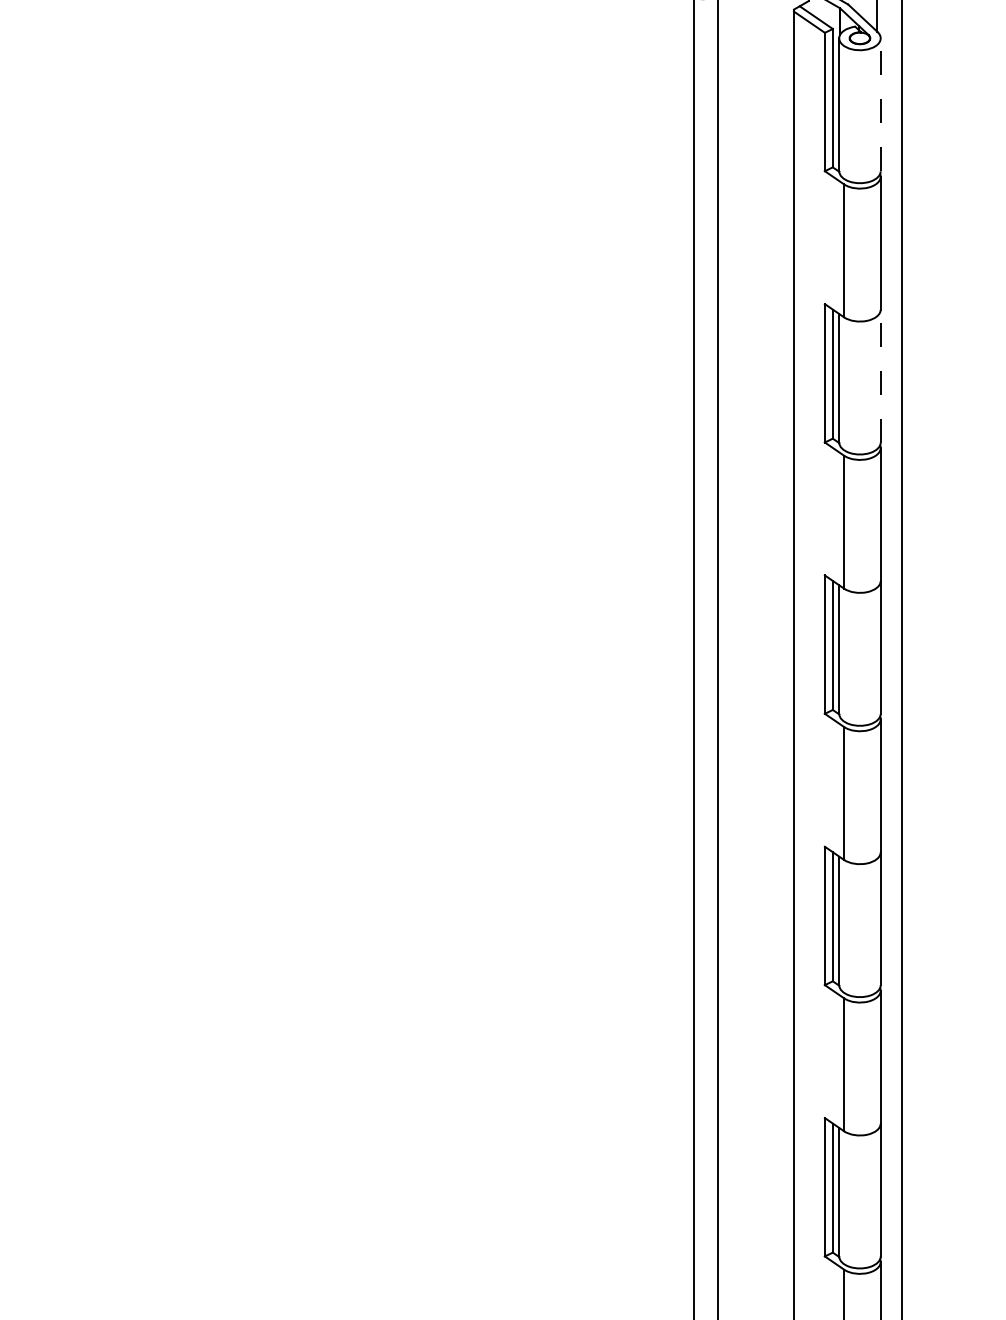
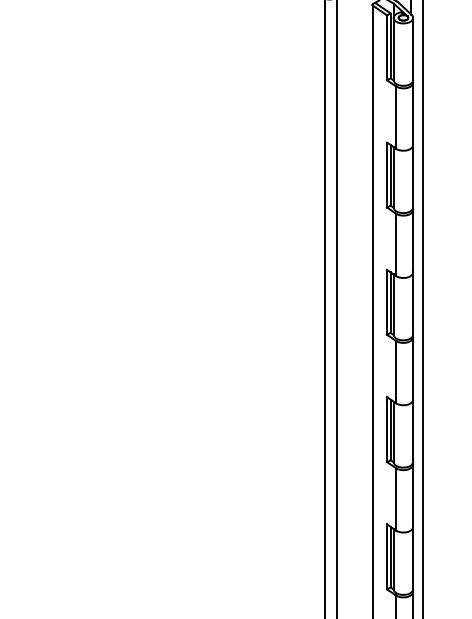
line: (881, 103) -> (413, 48), dashed -> solid
line: (881, 374) -> (413, 175), dashed -> solid

